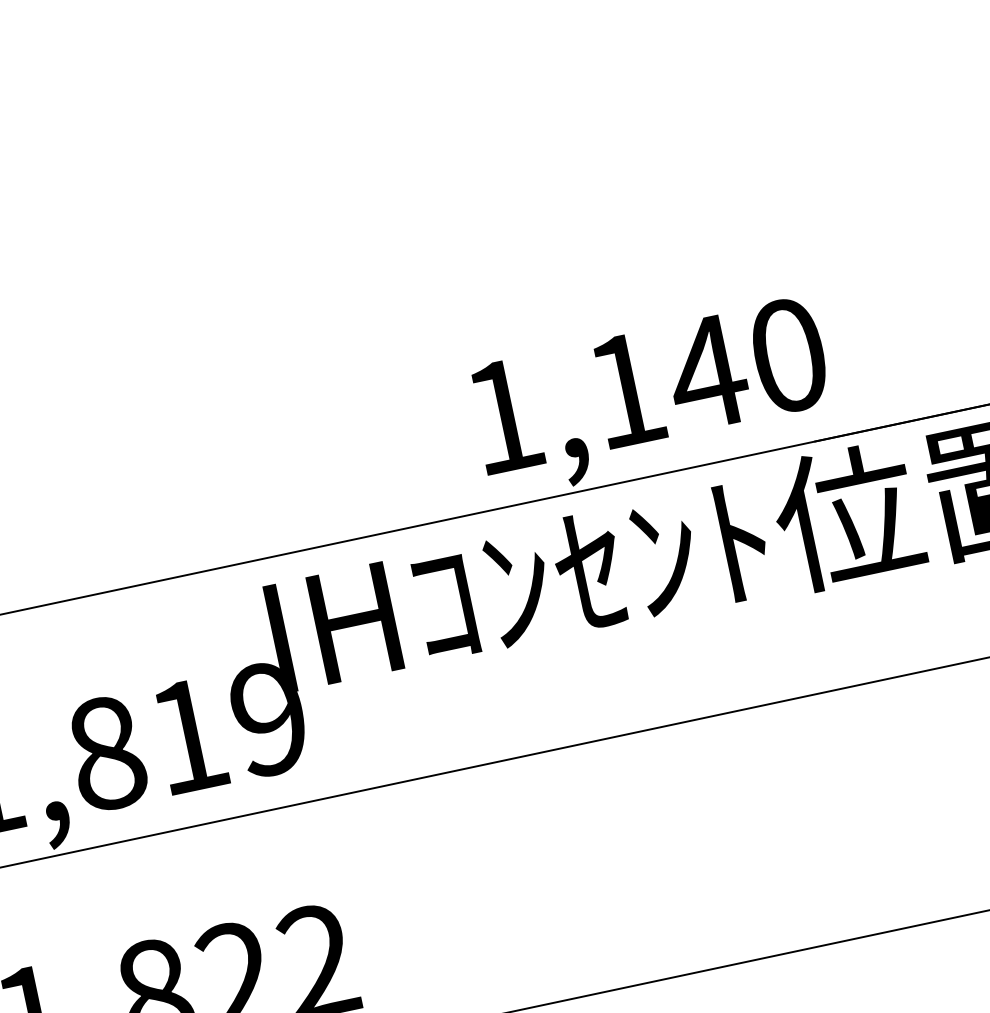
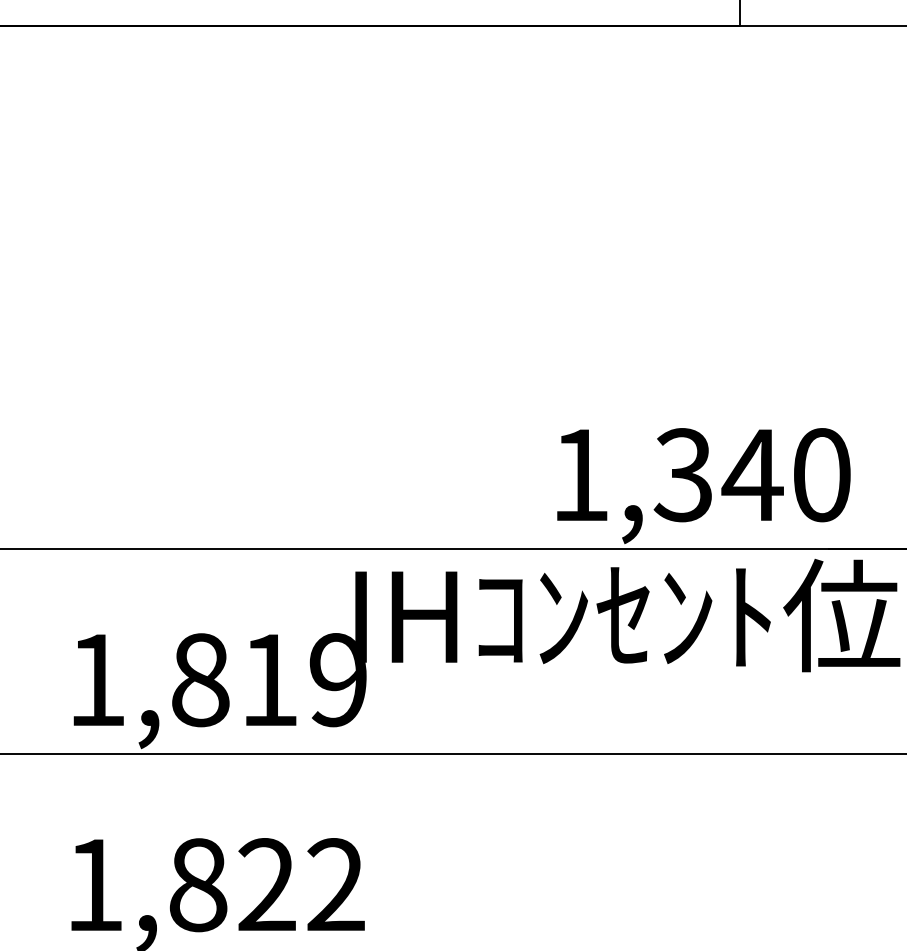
text: (624, 391) -> (682, 475), 1,140 -> 1,340

